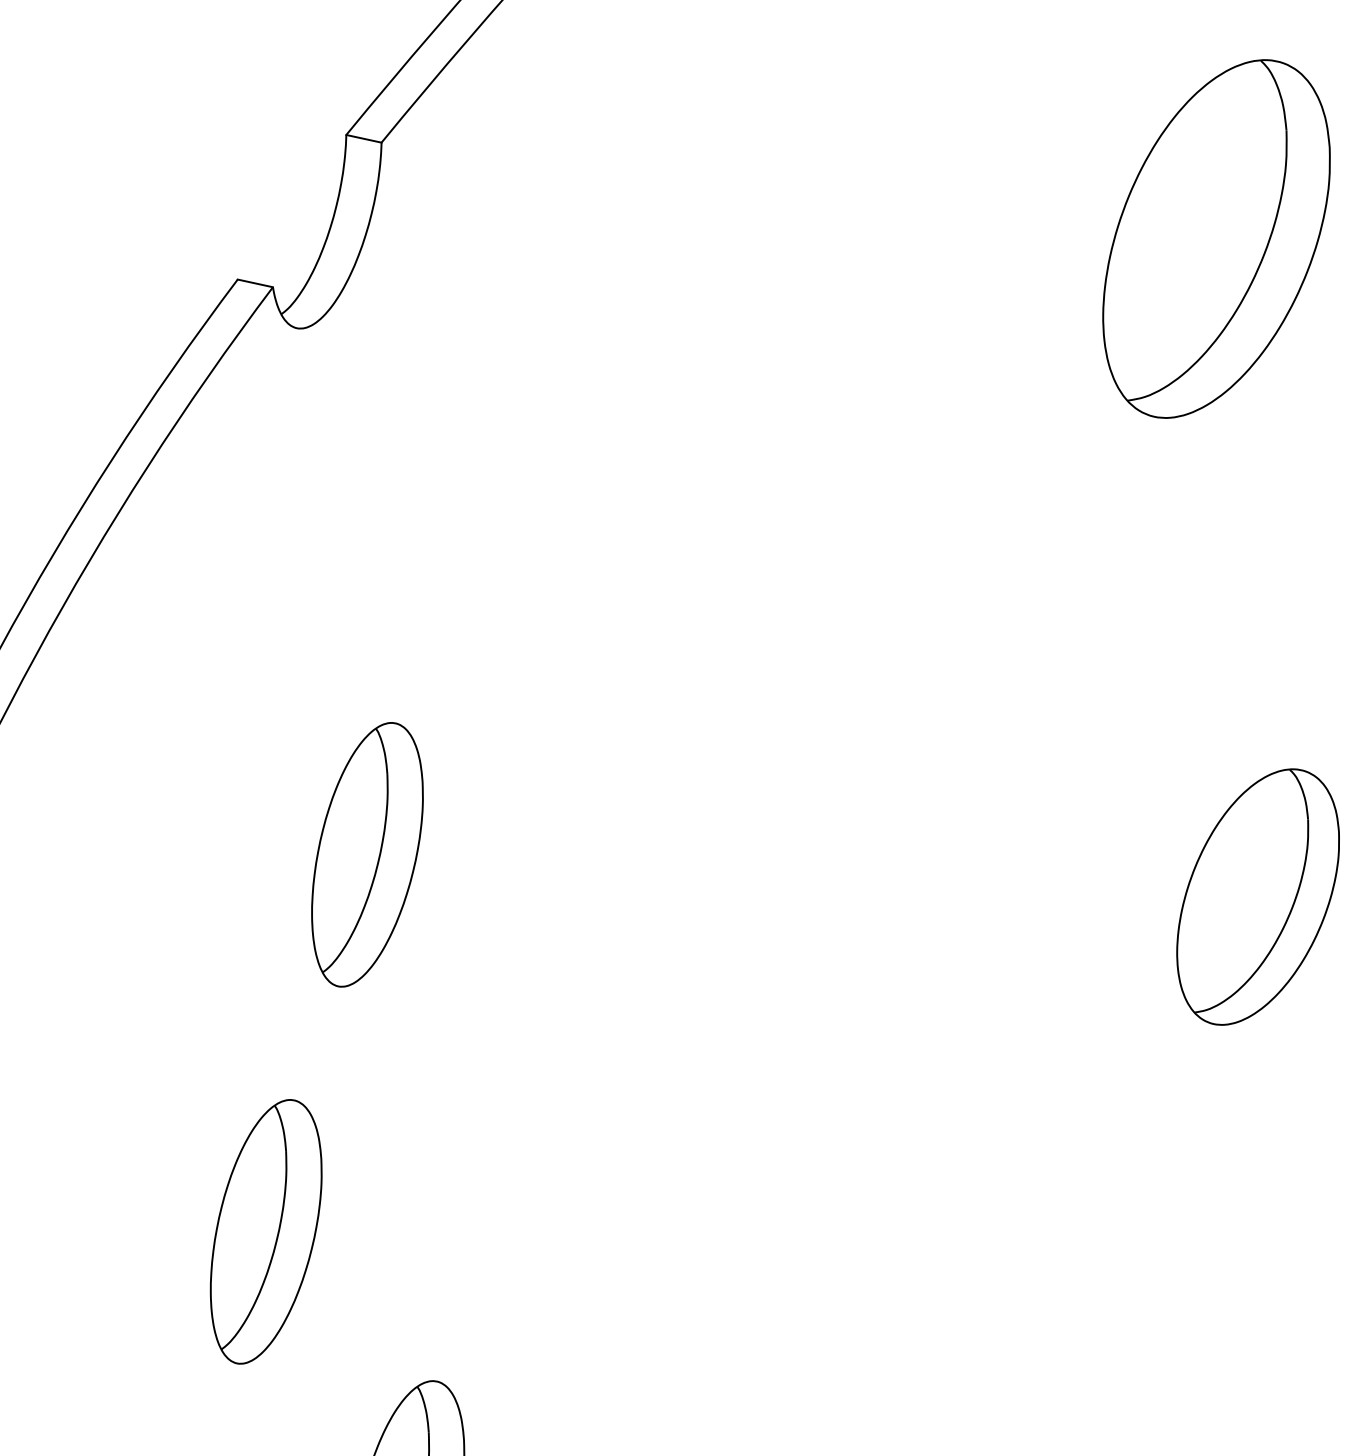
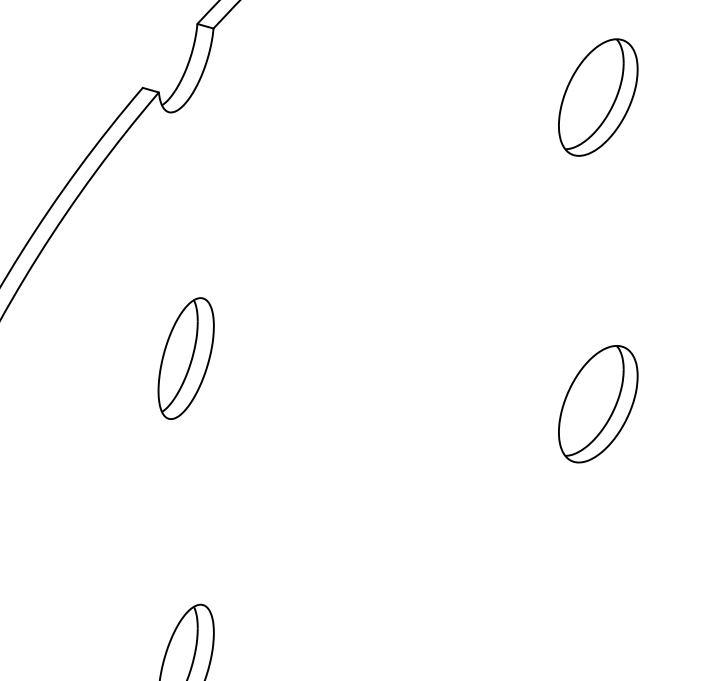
part: (1217, 238) -> (598, 97), size x0.71
part: (264, 1231) -> (127, 530), removed

